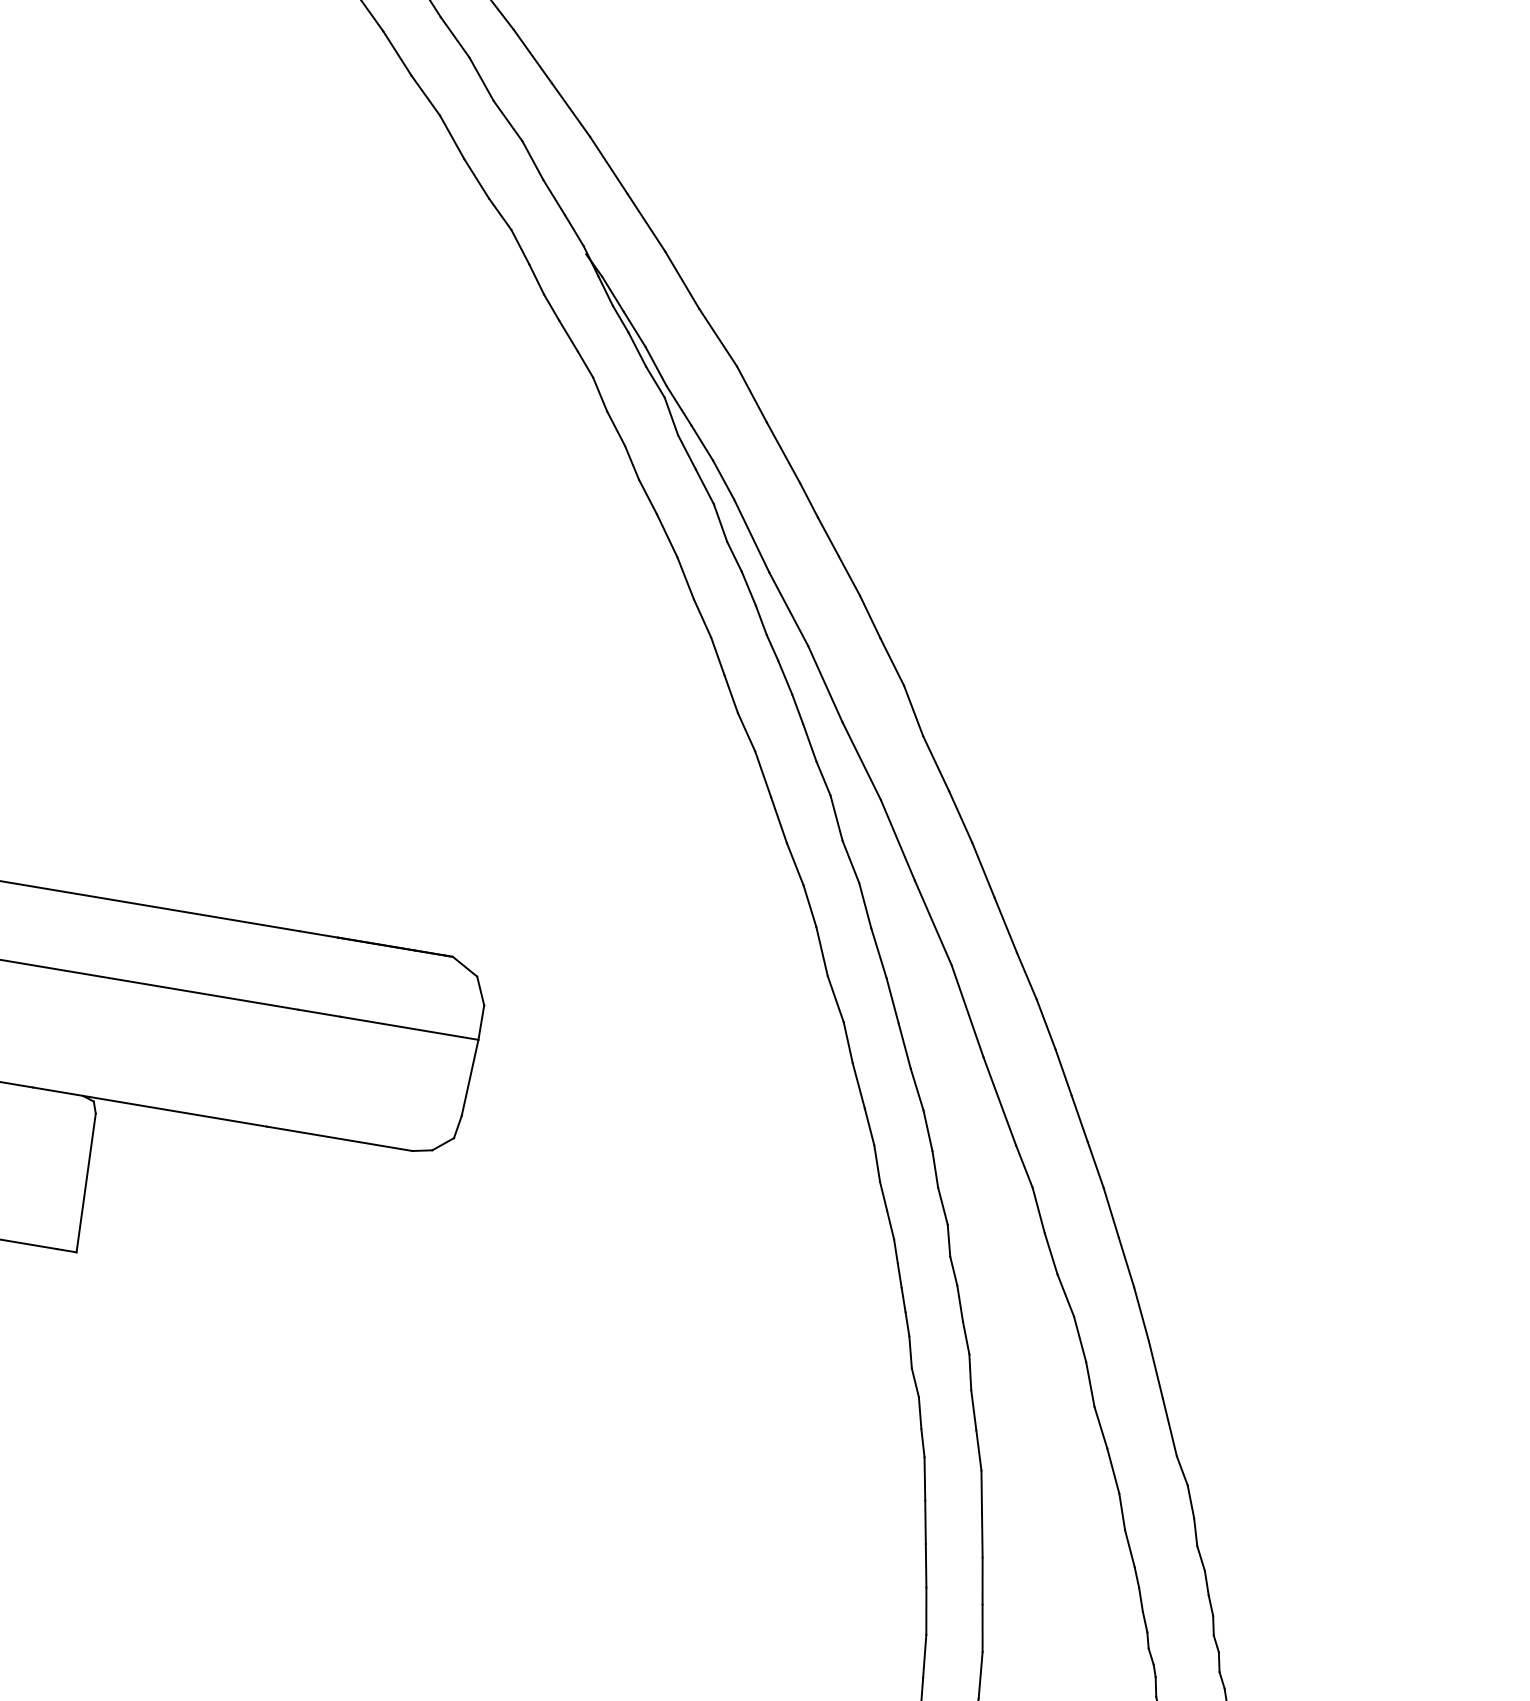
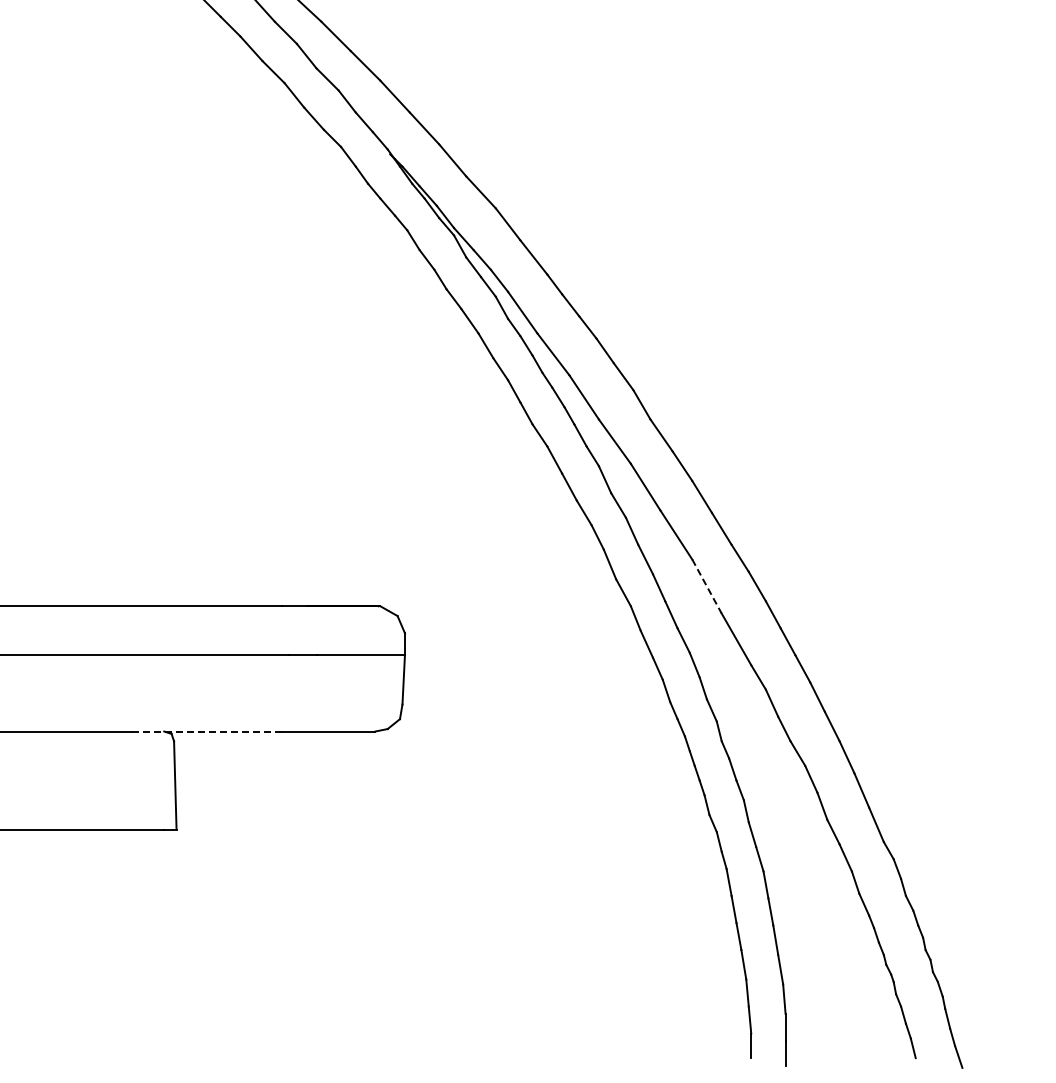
line: (968, 1011) -> (707, 586), solid -> dashed
line: (150, 1107) -> (207, 731), solid -> dashed

